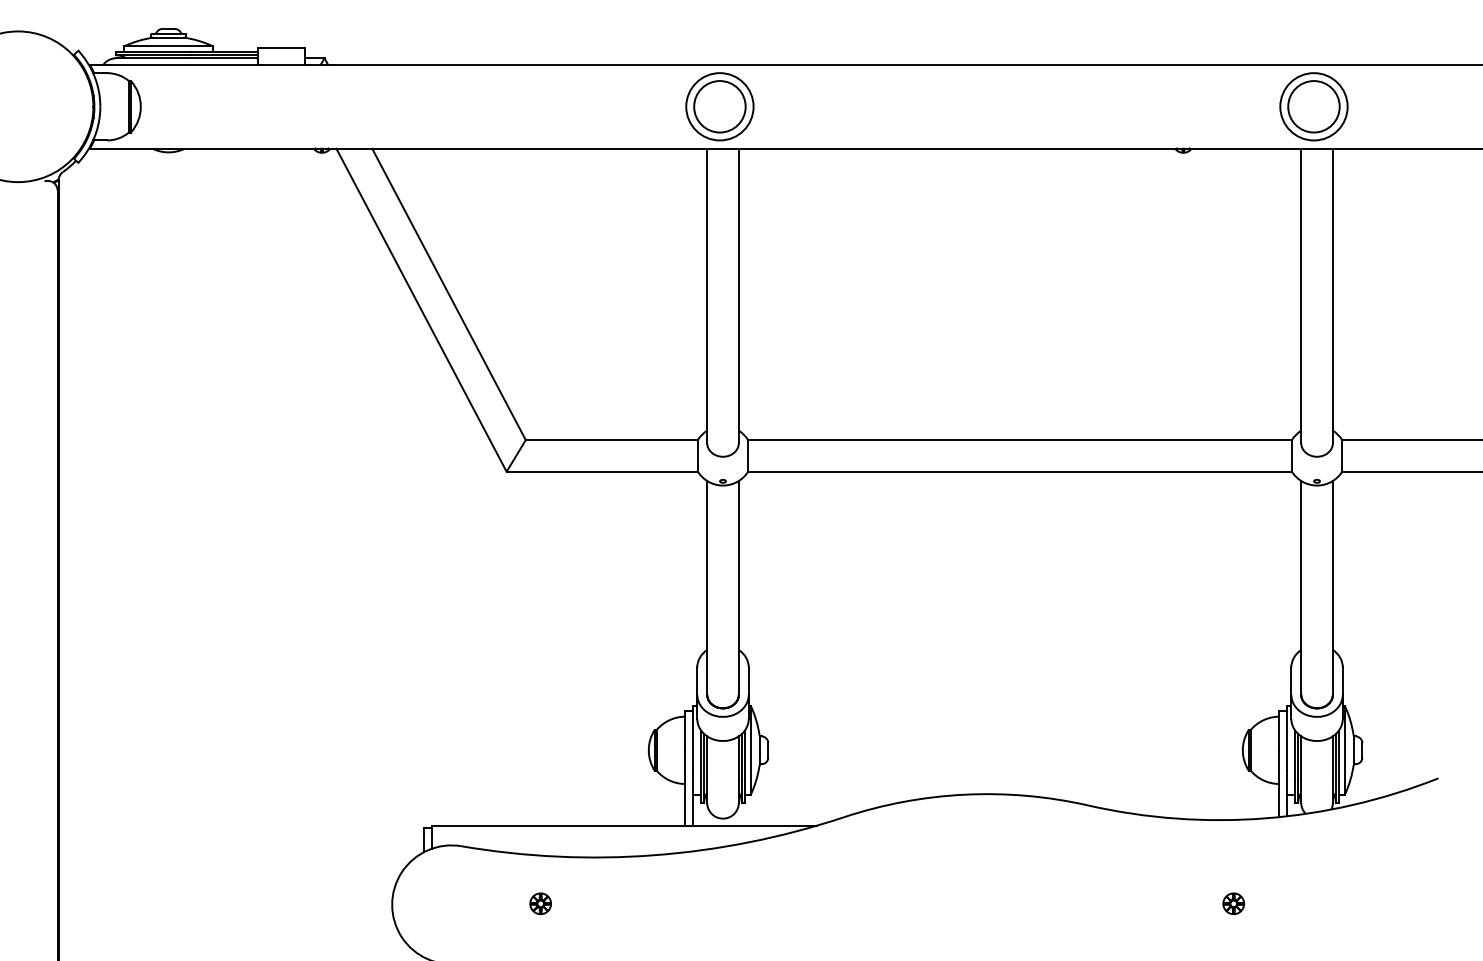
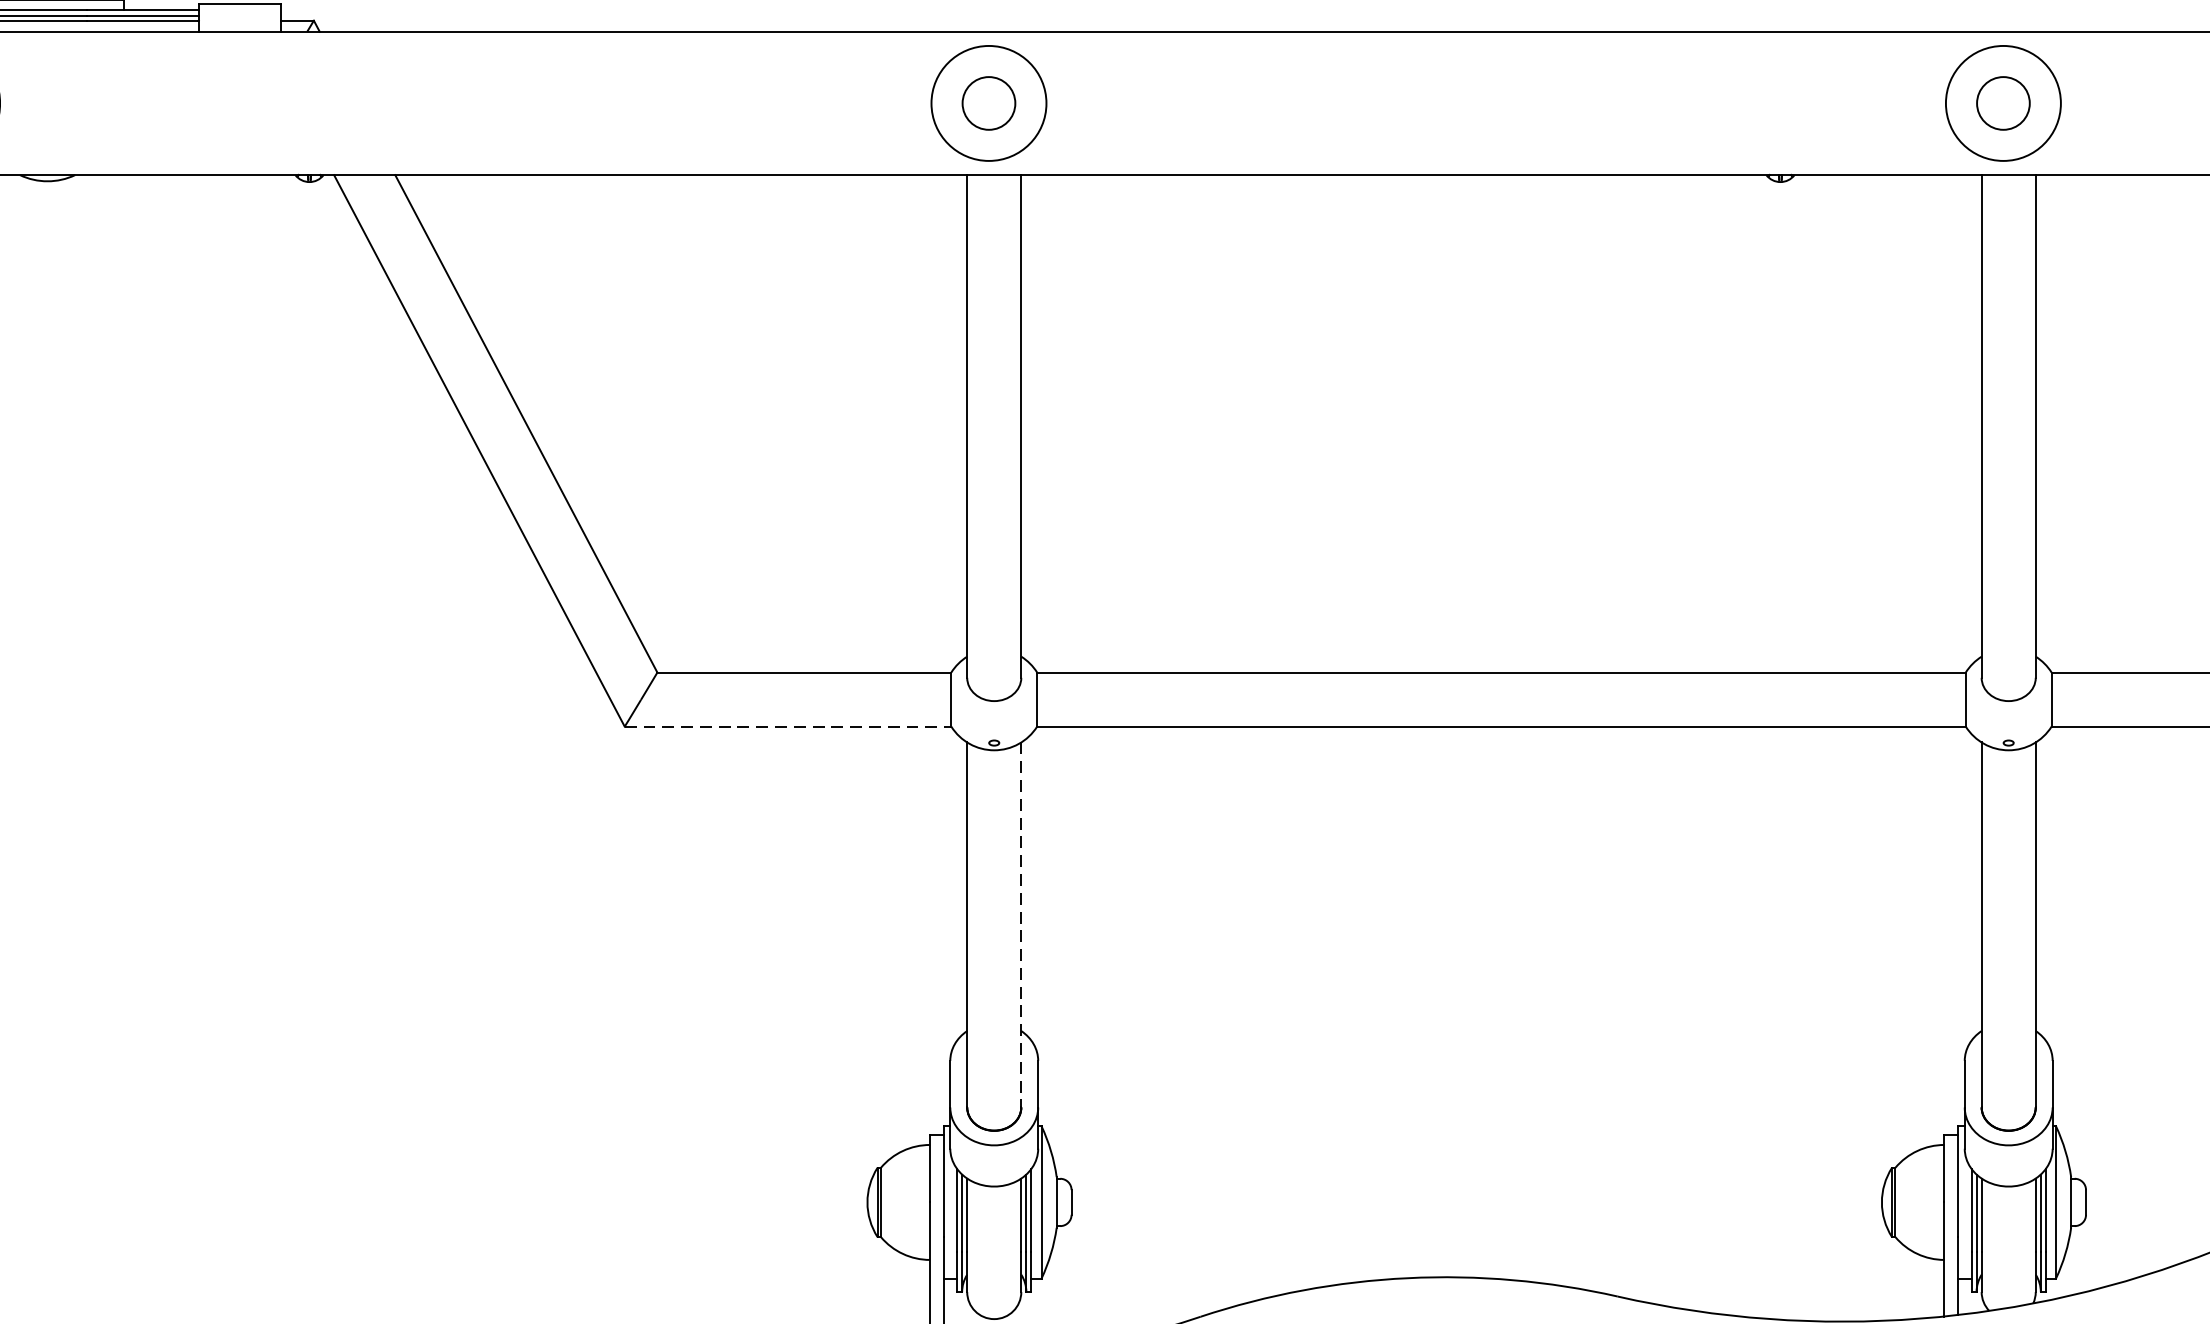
circle: (719, 106) -> (988, 102), size x0.6
circle: (1313, 106) -> (2002, 102), size x0.6
line: (602, 471) -> (788, 726), solid -> dashed
line: (738, 587) -> (1020, 924), solid -> dashed

